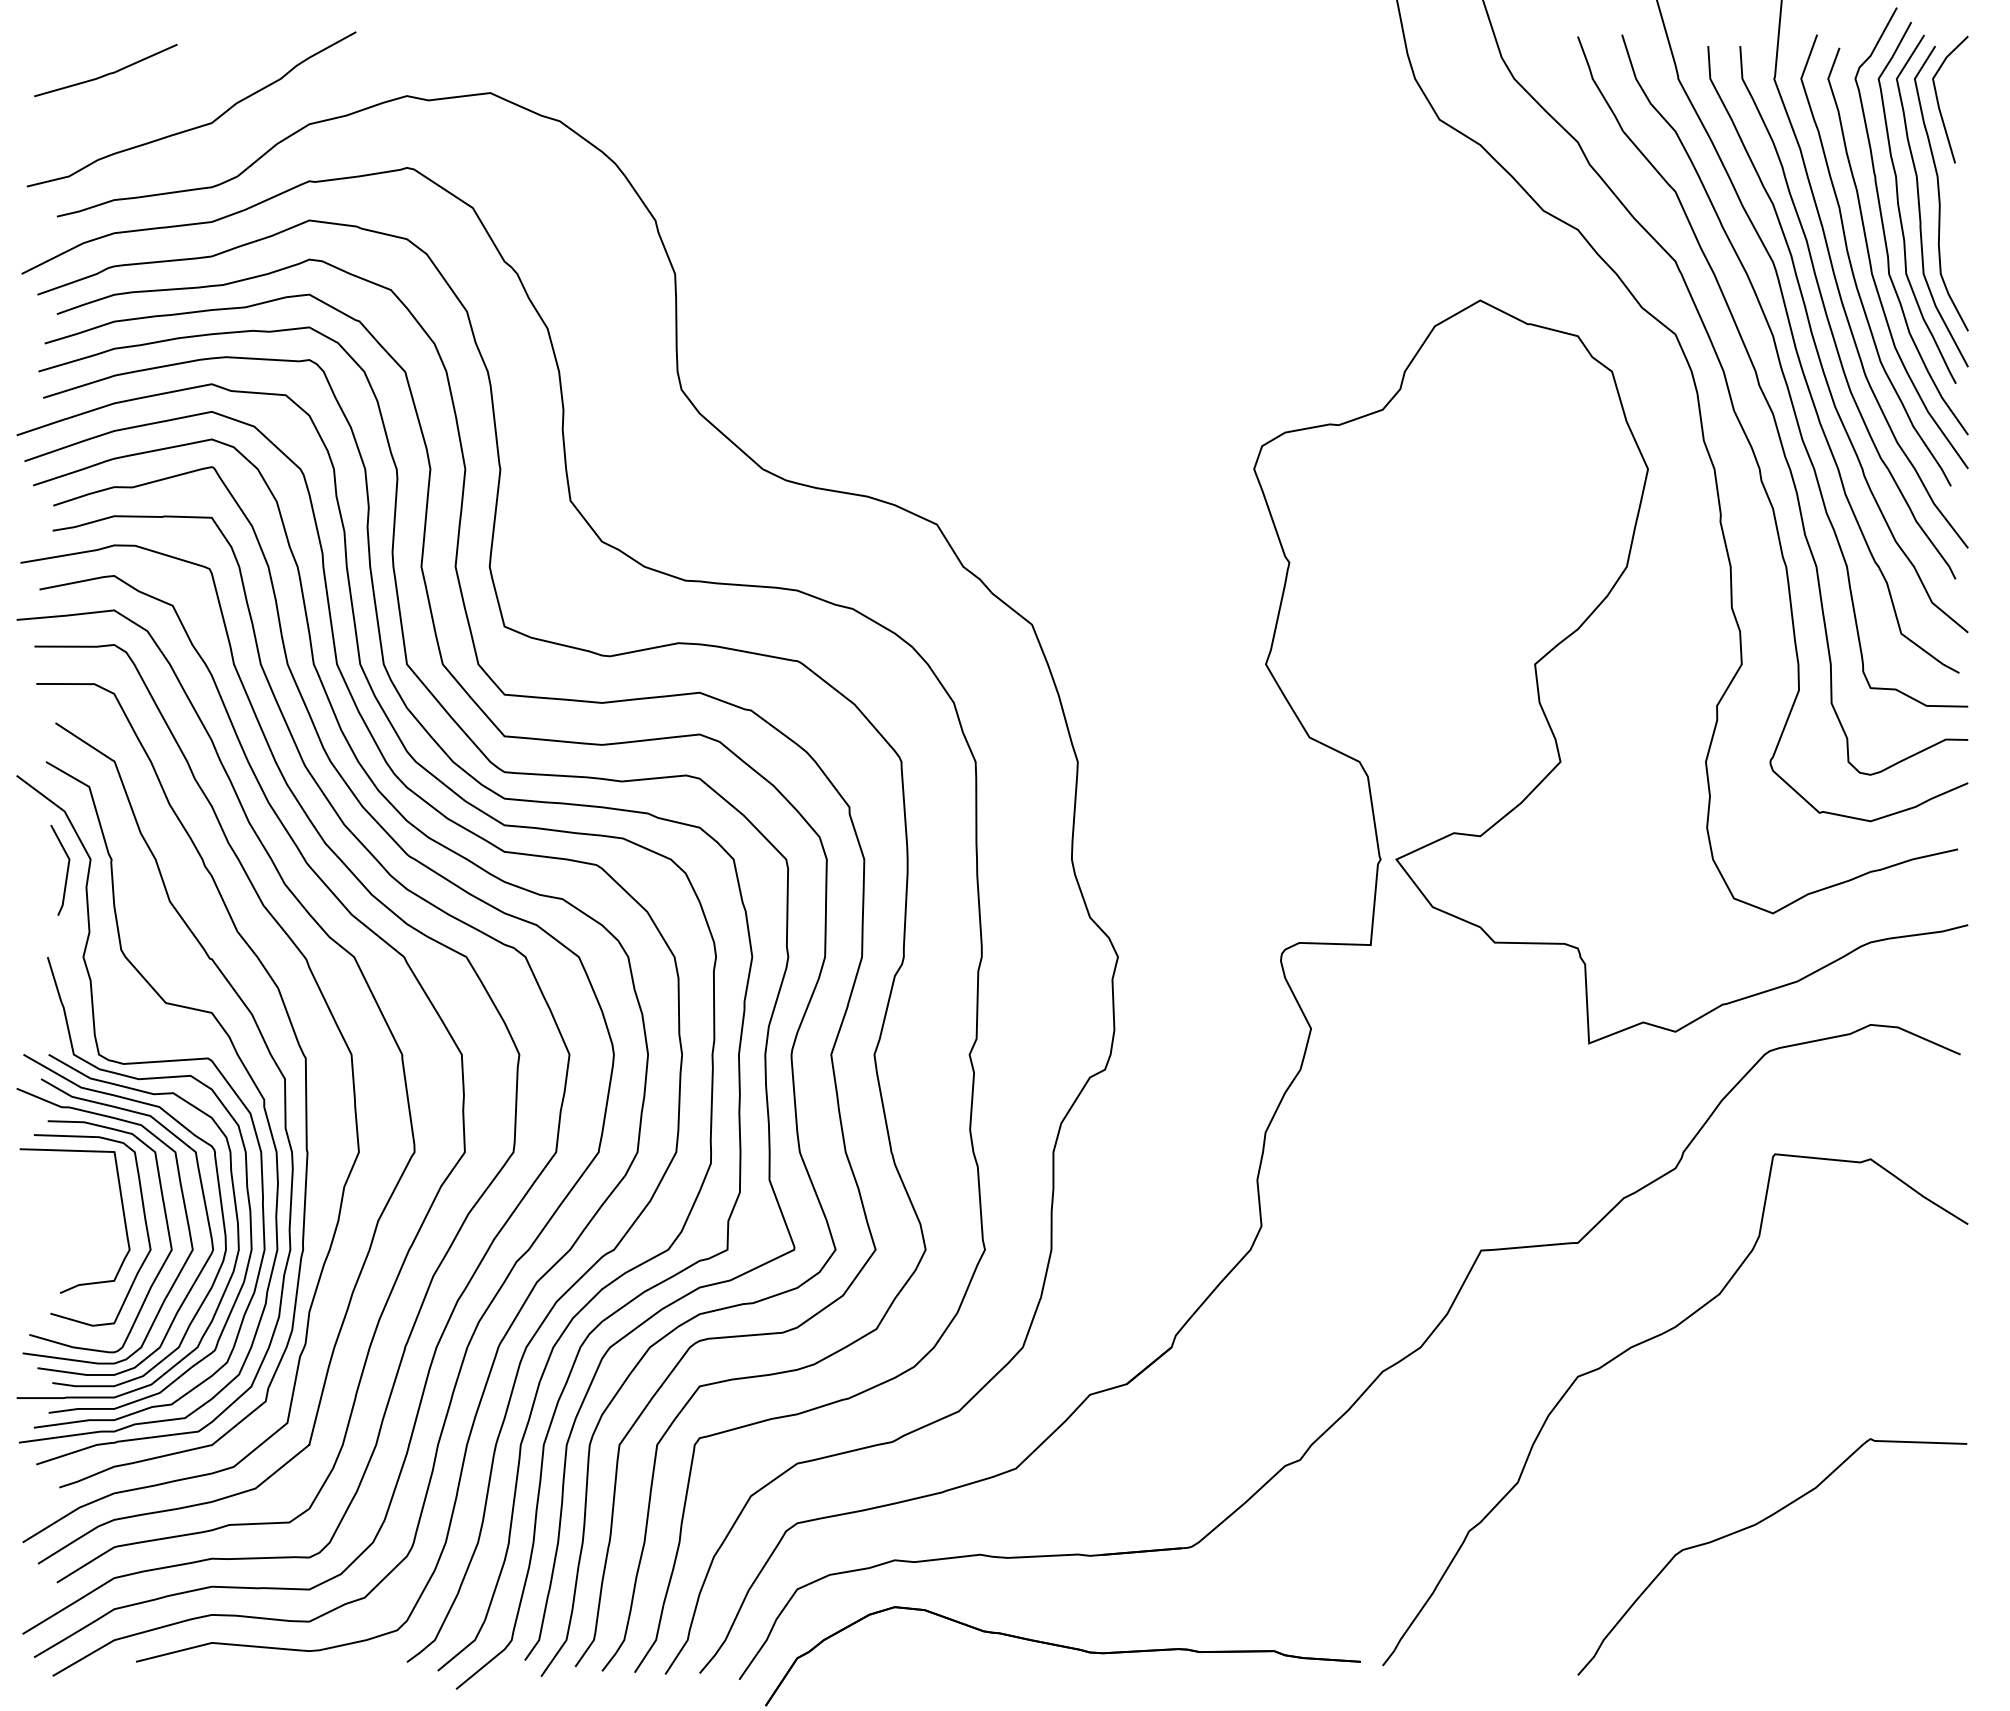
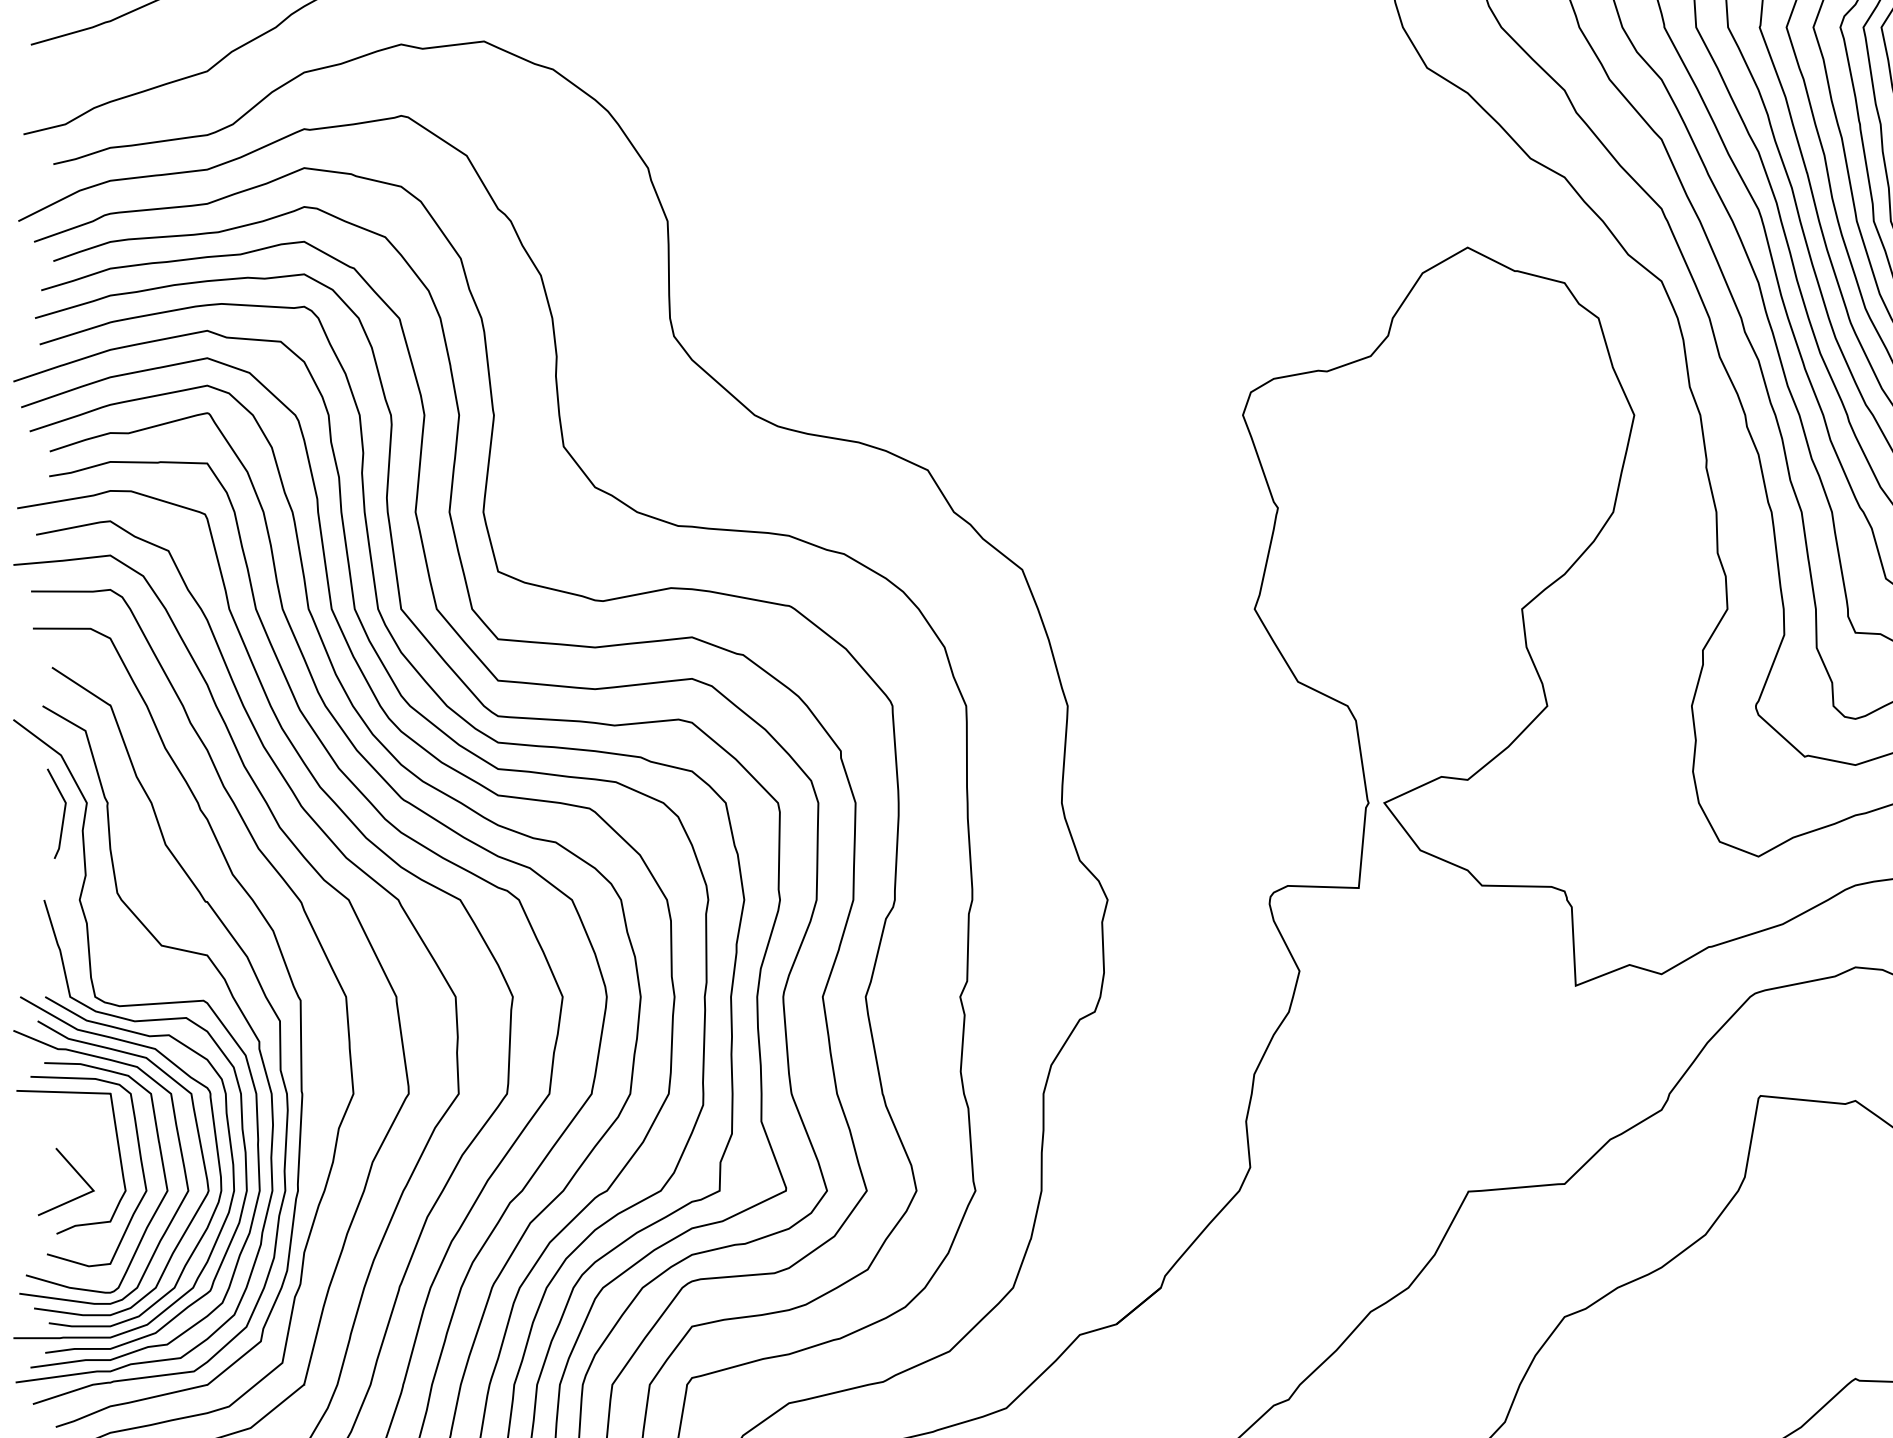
line: (80, 1232) -> (76, 1173), added

